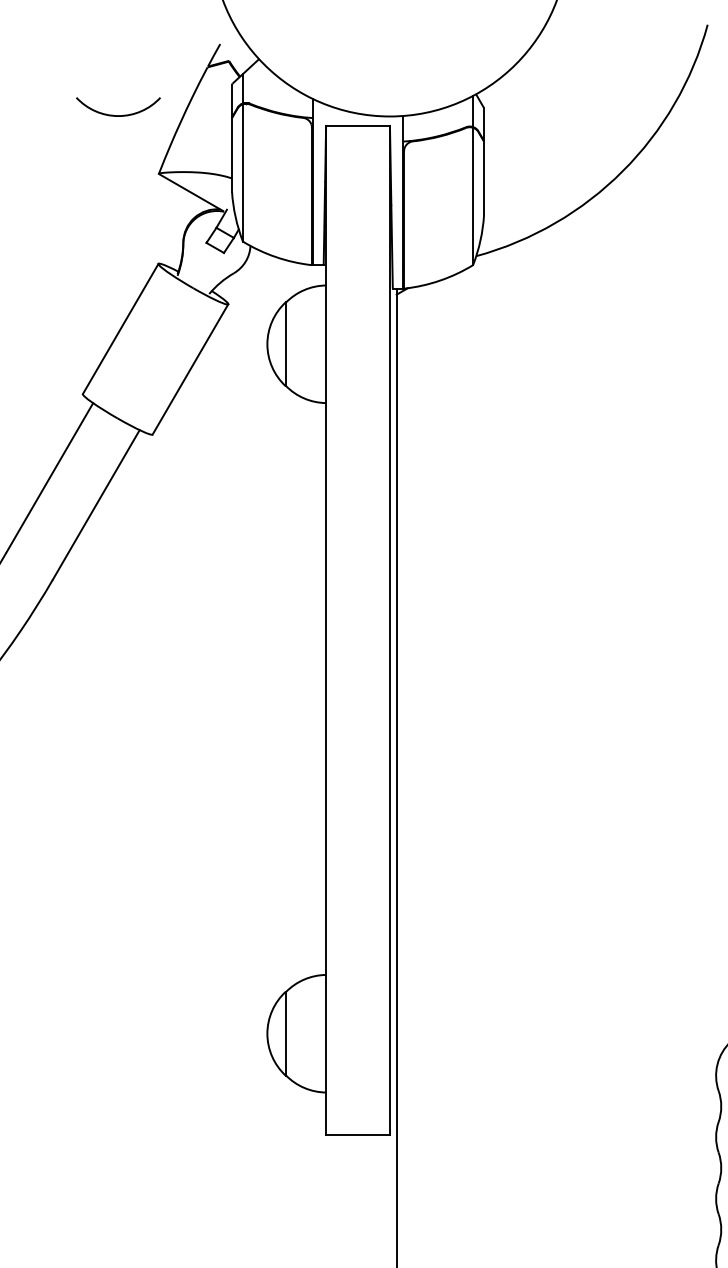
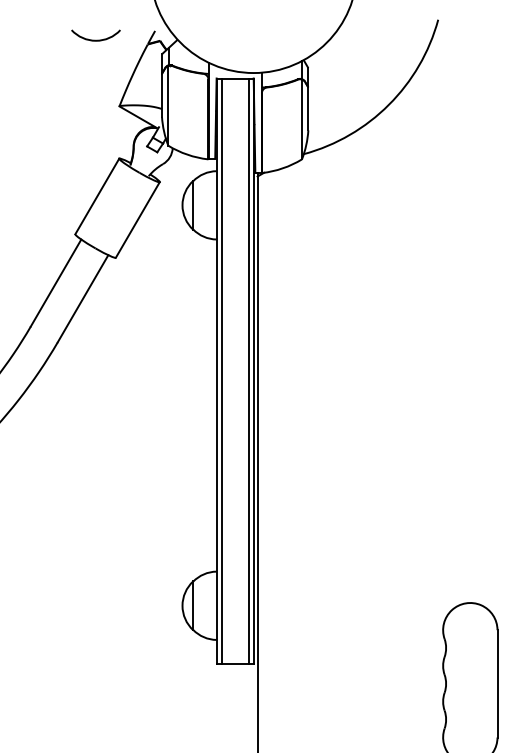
arc: (117, 113) -> (95, 39), moved
line: (334, 630) -> (221, 371), added
line: (380, 630) -> (248, 371), added

